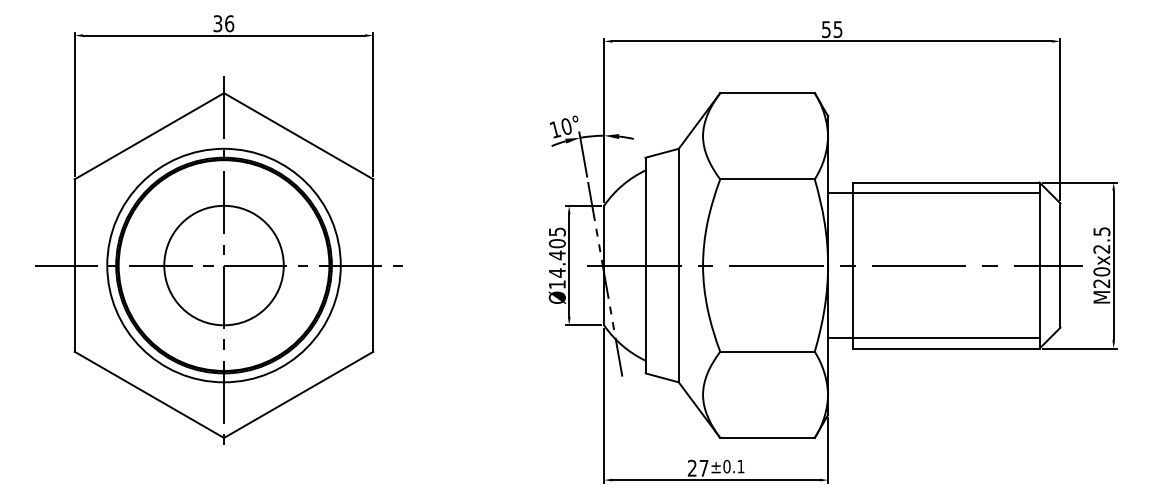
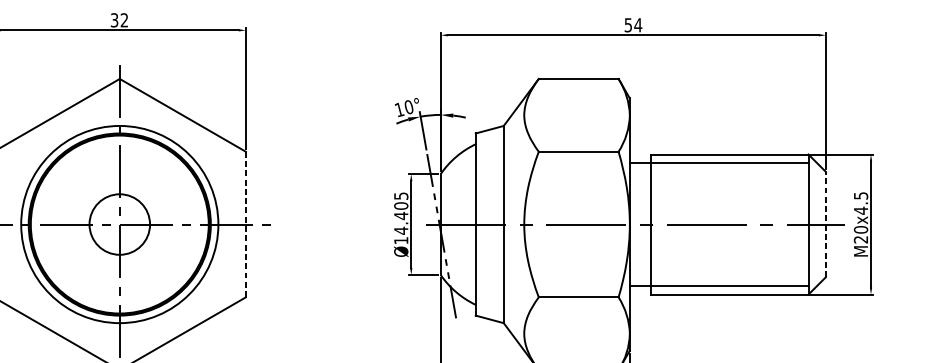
text: (229, 23) -> (124, 20), 36 -> 32
text: (837, 29) -> (637, 25), 55 -> 54
text: (1101, 249) -> (860, 210), M20x2.5 -> M20x4.5
circle: (223, 265) -> (119, 224), size x0.6
line: (1060, 265) -> (826, 224), solid -> dashed
line: (373, 266) -> (245, 225), solid -> dashed

